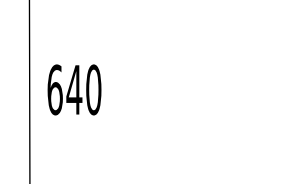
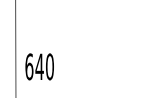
text: (74, 89) -> (39, 66), moved

